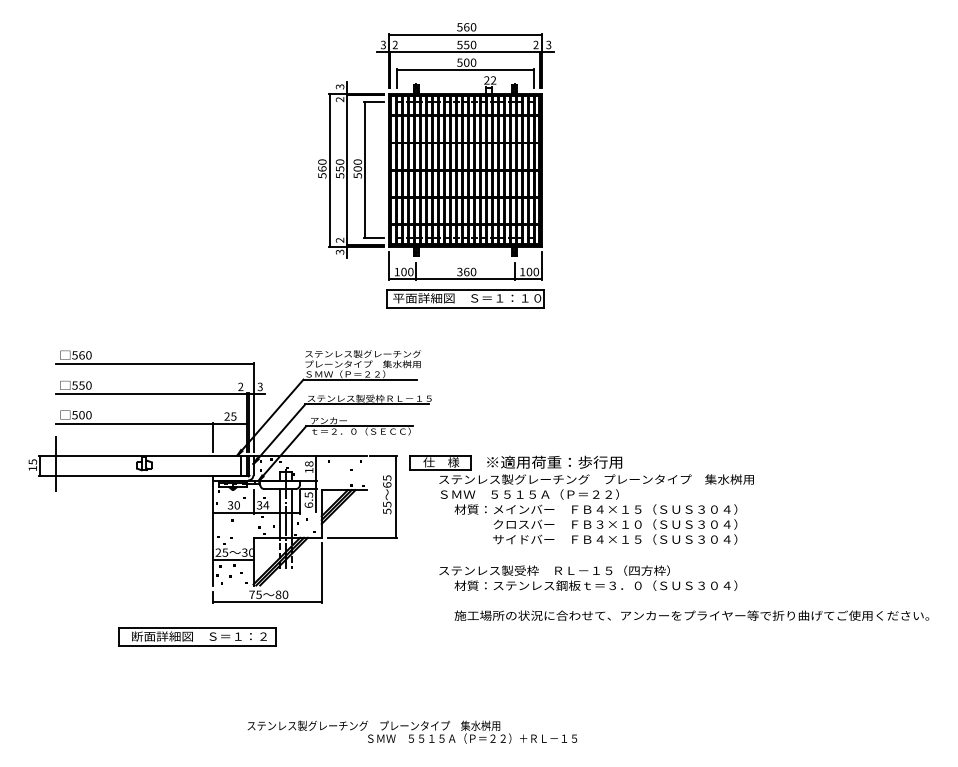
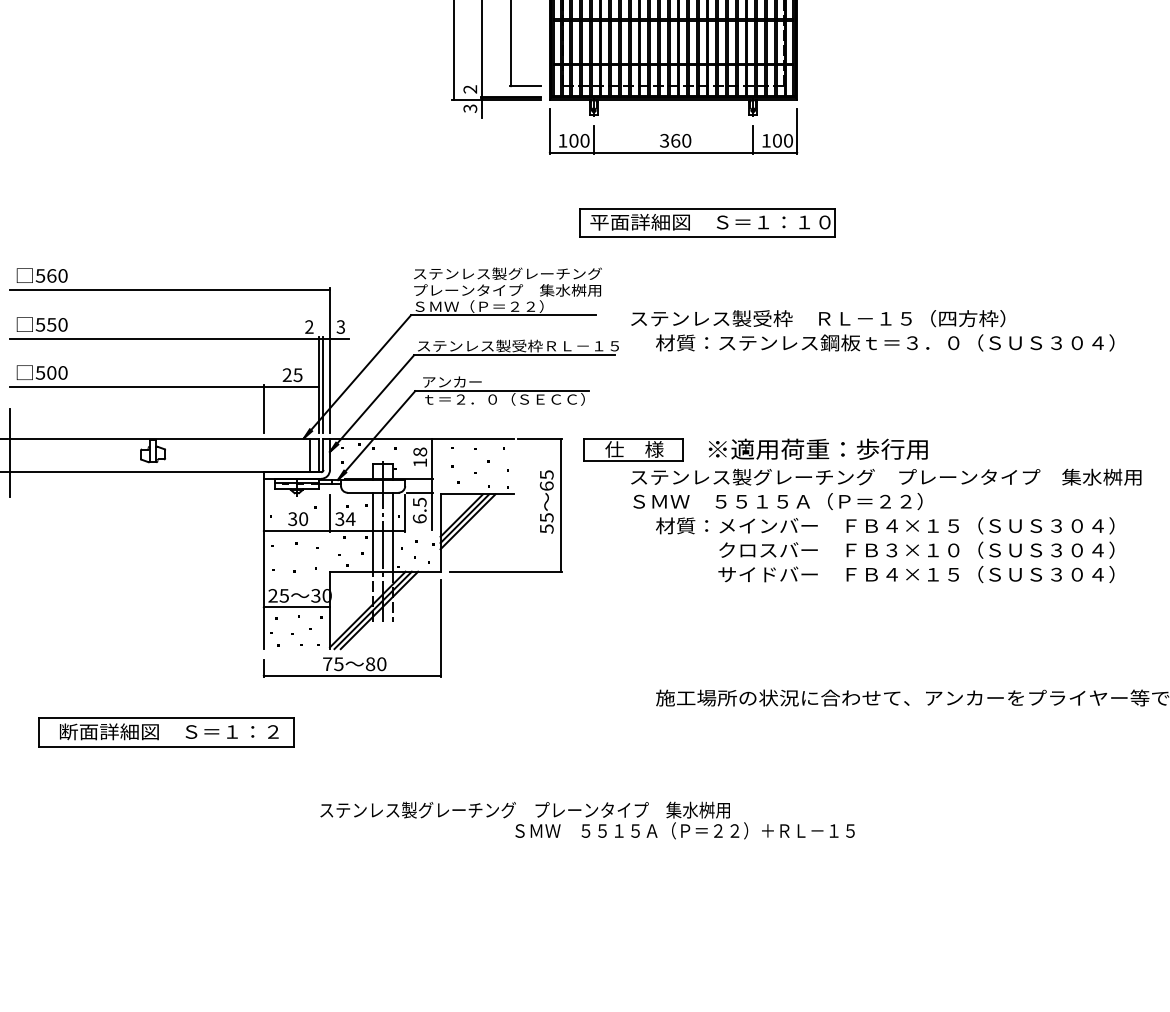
part: (465, 298) -> (707, 222), moved
text: (588, 577) -> (873, 329), moved
part: (197, 636) -> (166, 731), moved
text: (412, 731) -> (587, 819), moved

